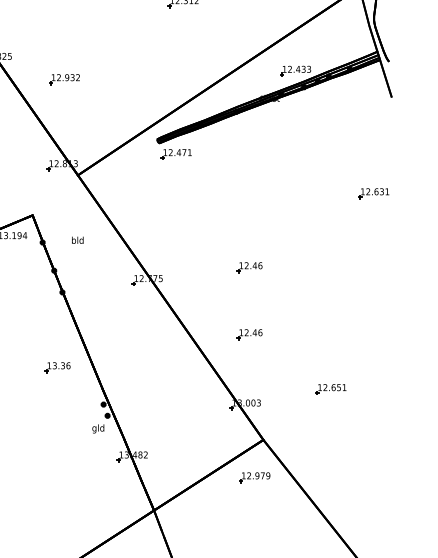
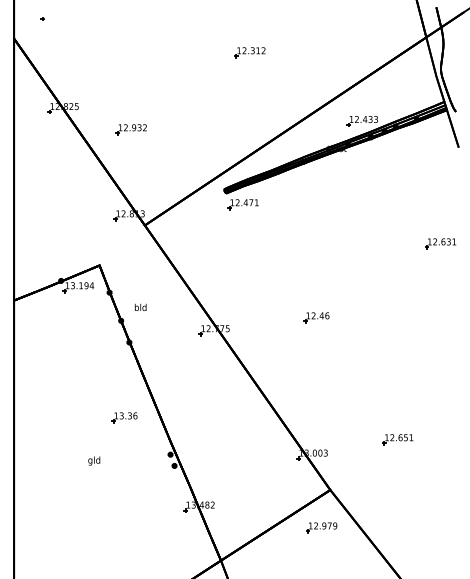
text: (77, 239) -> (140, 306), moved
part: (249, 334) -> (316, 384), removed
text: (98, 428) -> (94, 460), moved

